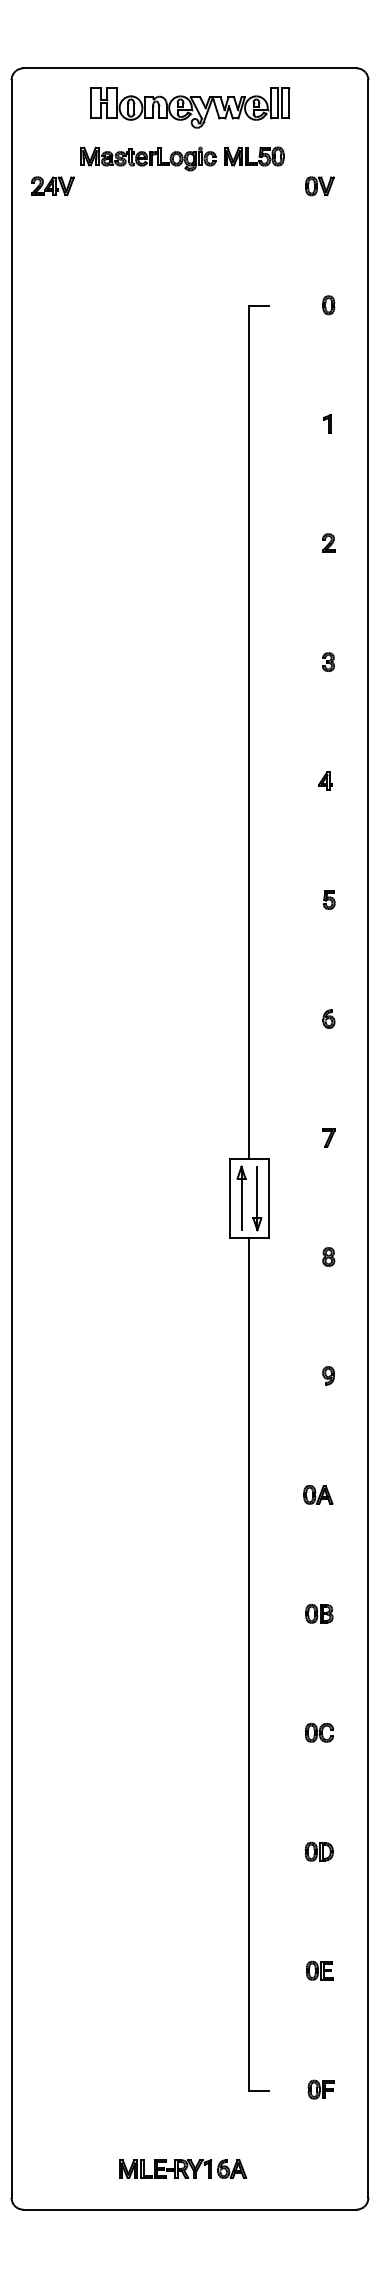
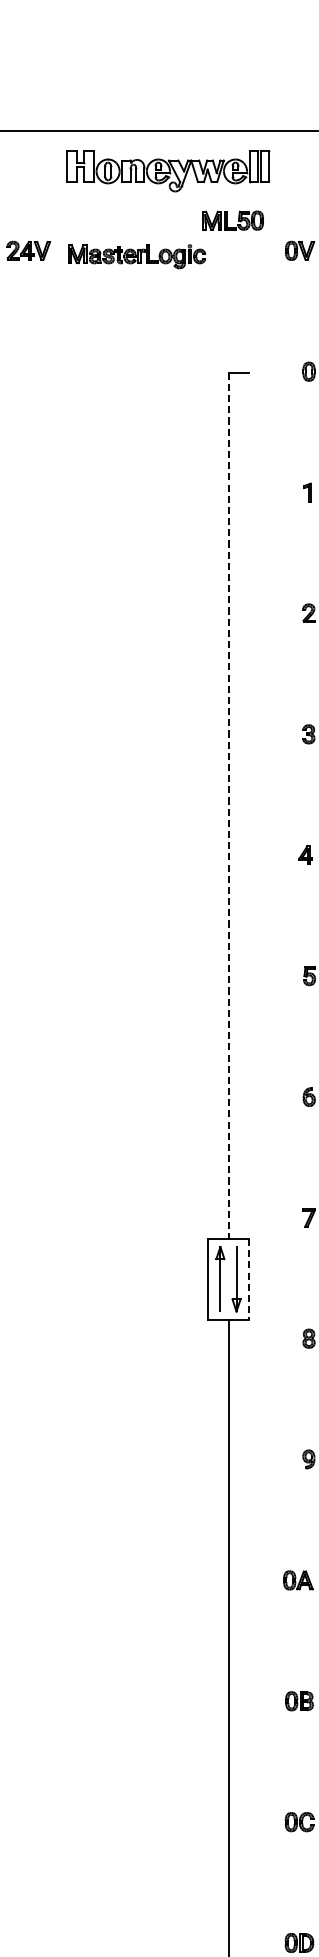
part: (148, 158) -> (137, 256), moved
line: (249, 733) -> (228, 806), solid -> dashed
line: (269, 1198) -> (248, 1279), solid -> dashed

